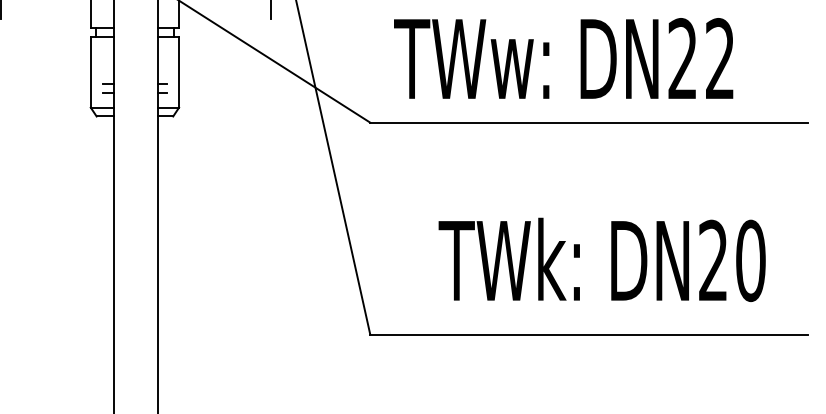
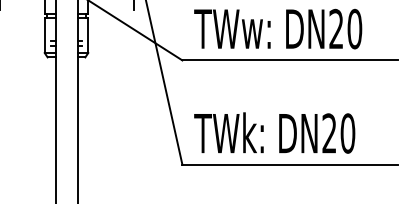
text: (719, 57) -> (354, 28), DN22 -> DN20
text: (601, 258) -> (274, 132), moved

